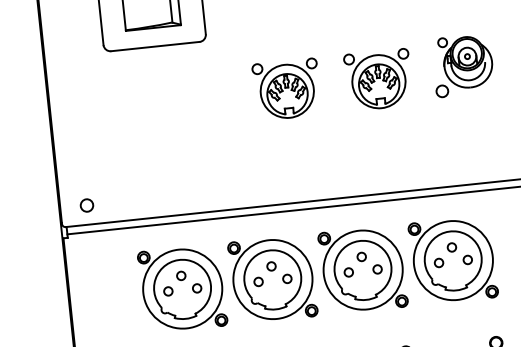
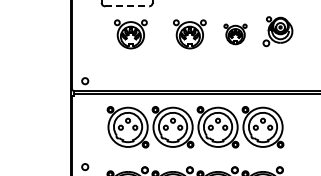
line: (156, 46) -> (127, 6), solid -> dashed
part: (378, 80) -> (235, 34), size x0.7
part: (167, 102) -> (130, 34), added

